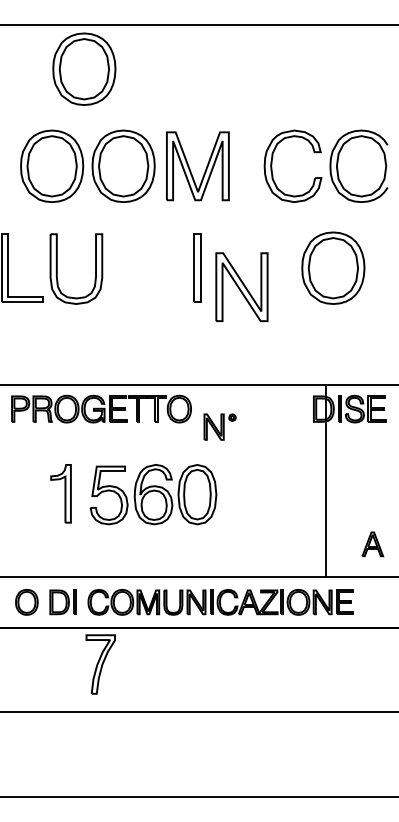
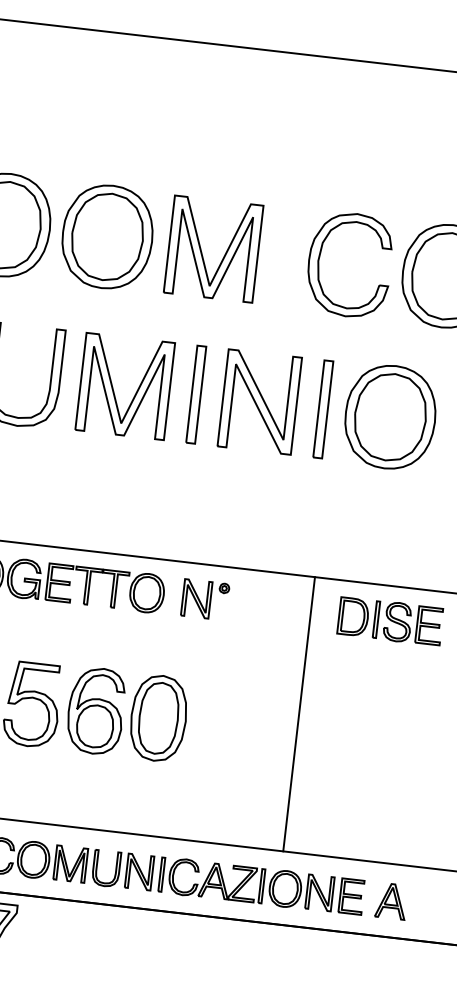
part: (84, 68) -> (67, 90), removed
part: (286, 267) -> (323, 408), added
part: (140, 270) -> (114, 388), added
part: (241, 287) -> (259, 402), moved
part: (219, 426) -> (204, 598), moved
line: (326, 480) -> (299, 714), moved
part: (372, 544) -> (391, 901), moved

